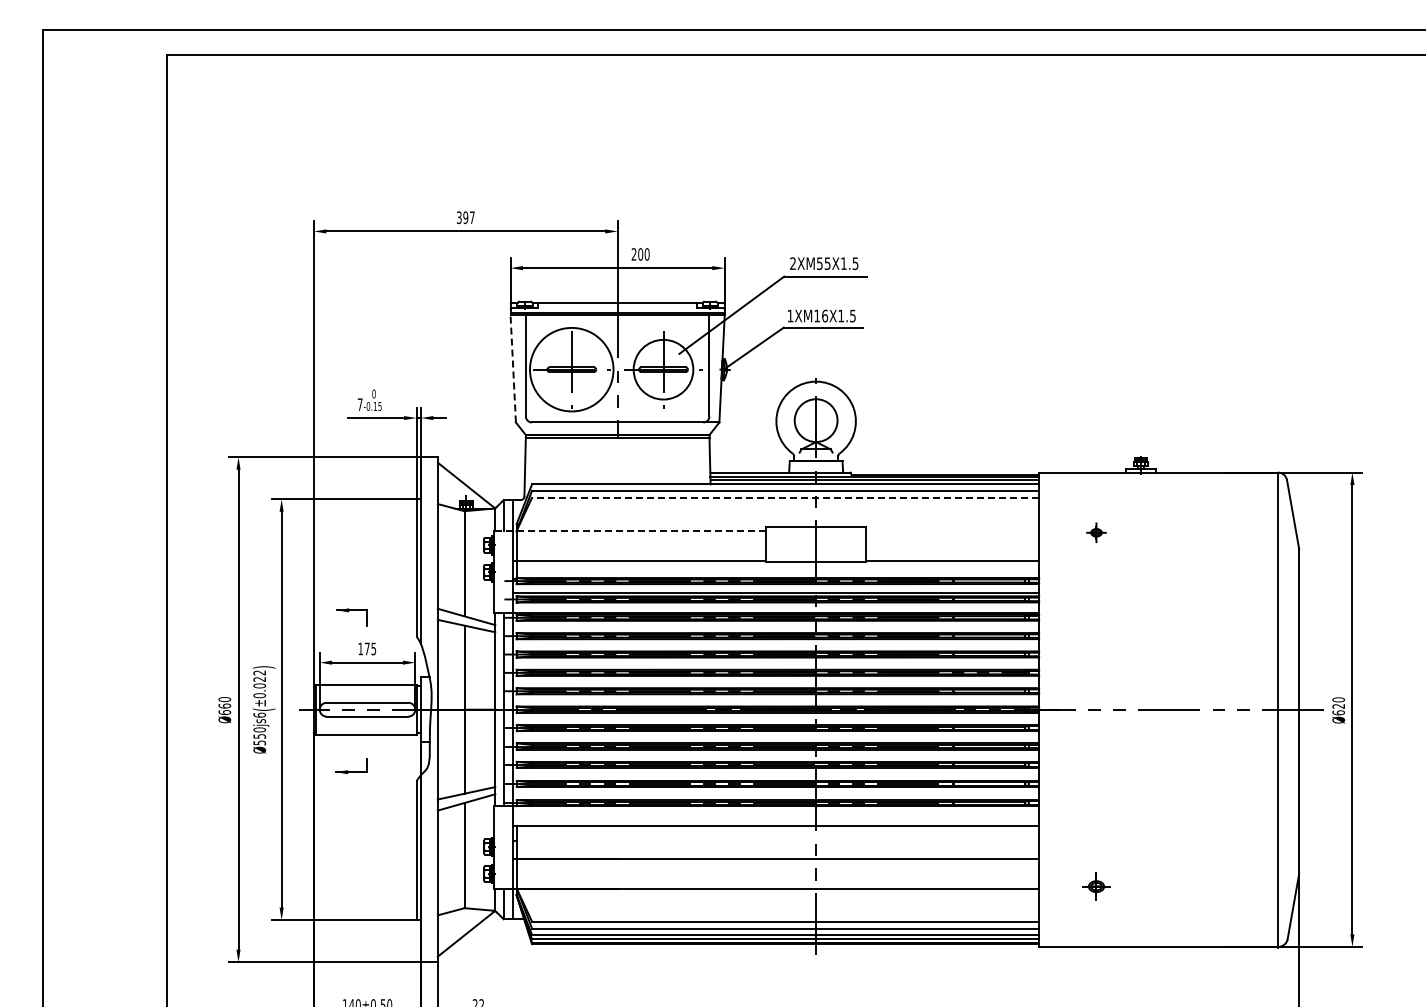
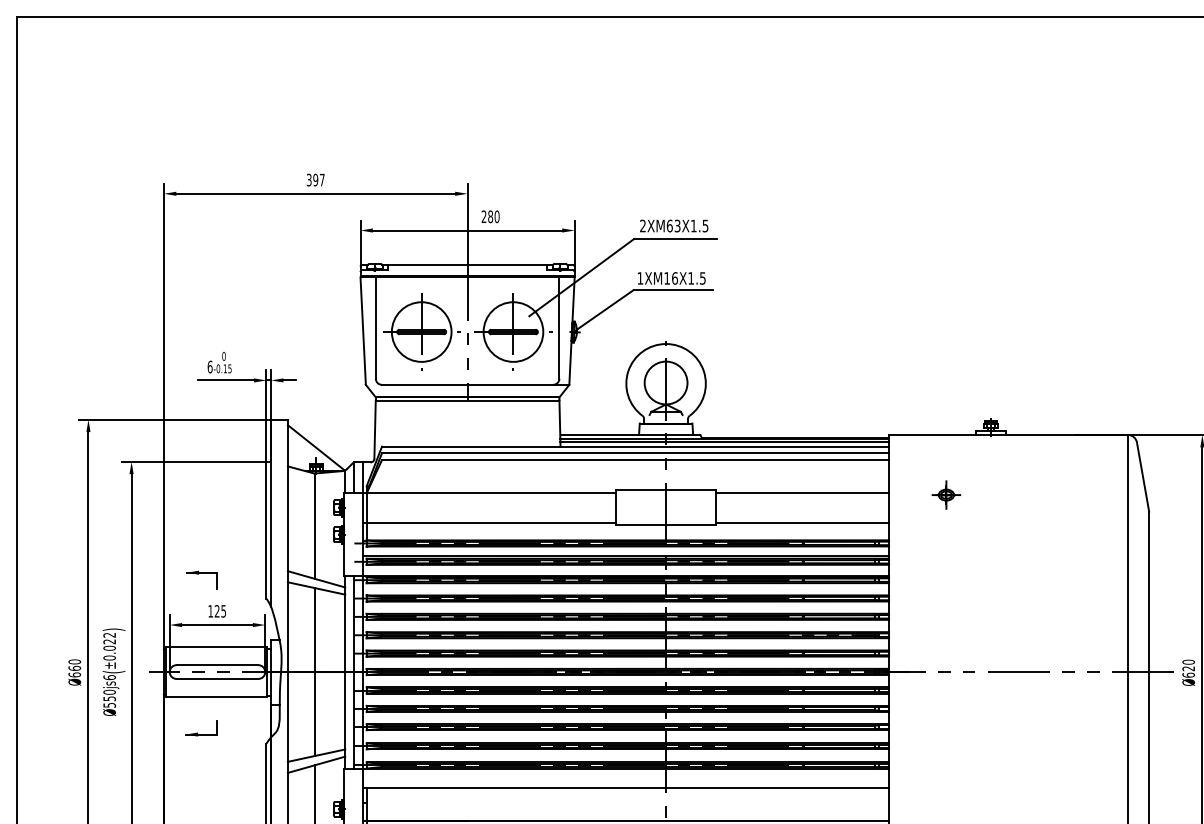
text: (640, 254) -> (490, 216), 200 -> 280
text: (823, 263) -> (673, 225), 2XM55X1.5 -> 2XM63X1.5
line: (513, 368) -> (363, 330), dashed -> solid
circle: (571, 369) -> (421, 331), size x0.71
text: (359, 404) -> (209, 366), 7 -> 6
line: (785, 497) -> (635, 459), dashed -> solid
line: (629, 530) -> (479, 492), dashed -> solid
line: (952, 530) -> (802, 492), added
part: (1096, 532) -> (946, 494), size x1.43
text: (366, 648) -> (216, 610), 175 -> 125

